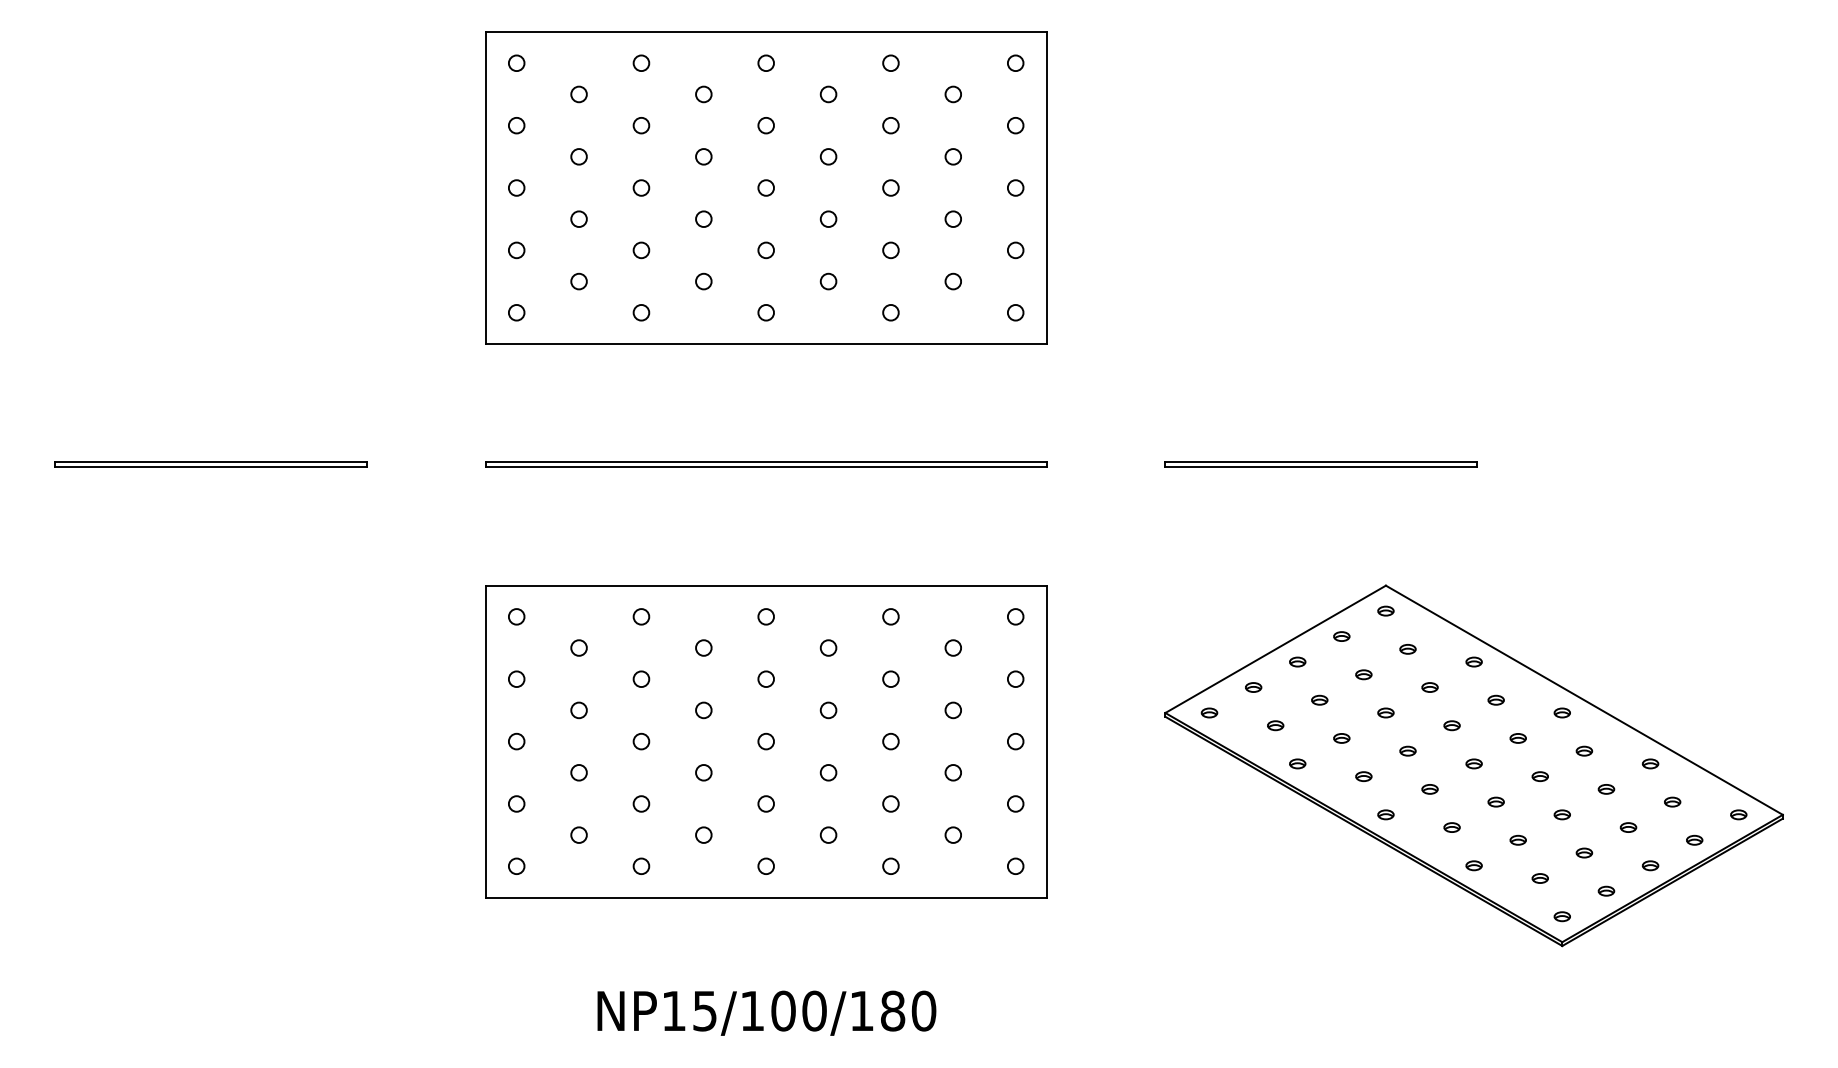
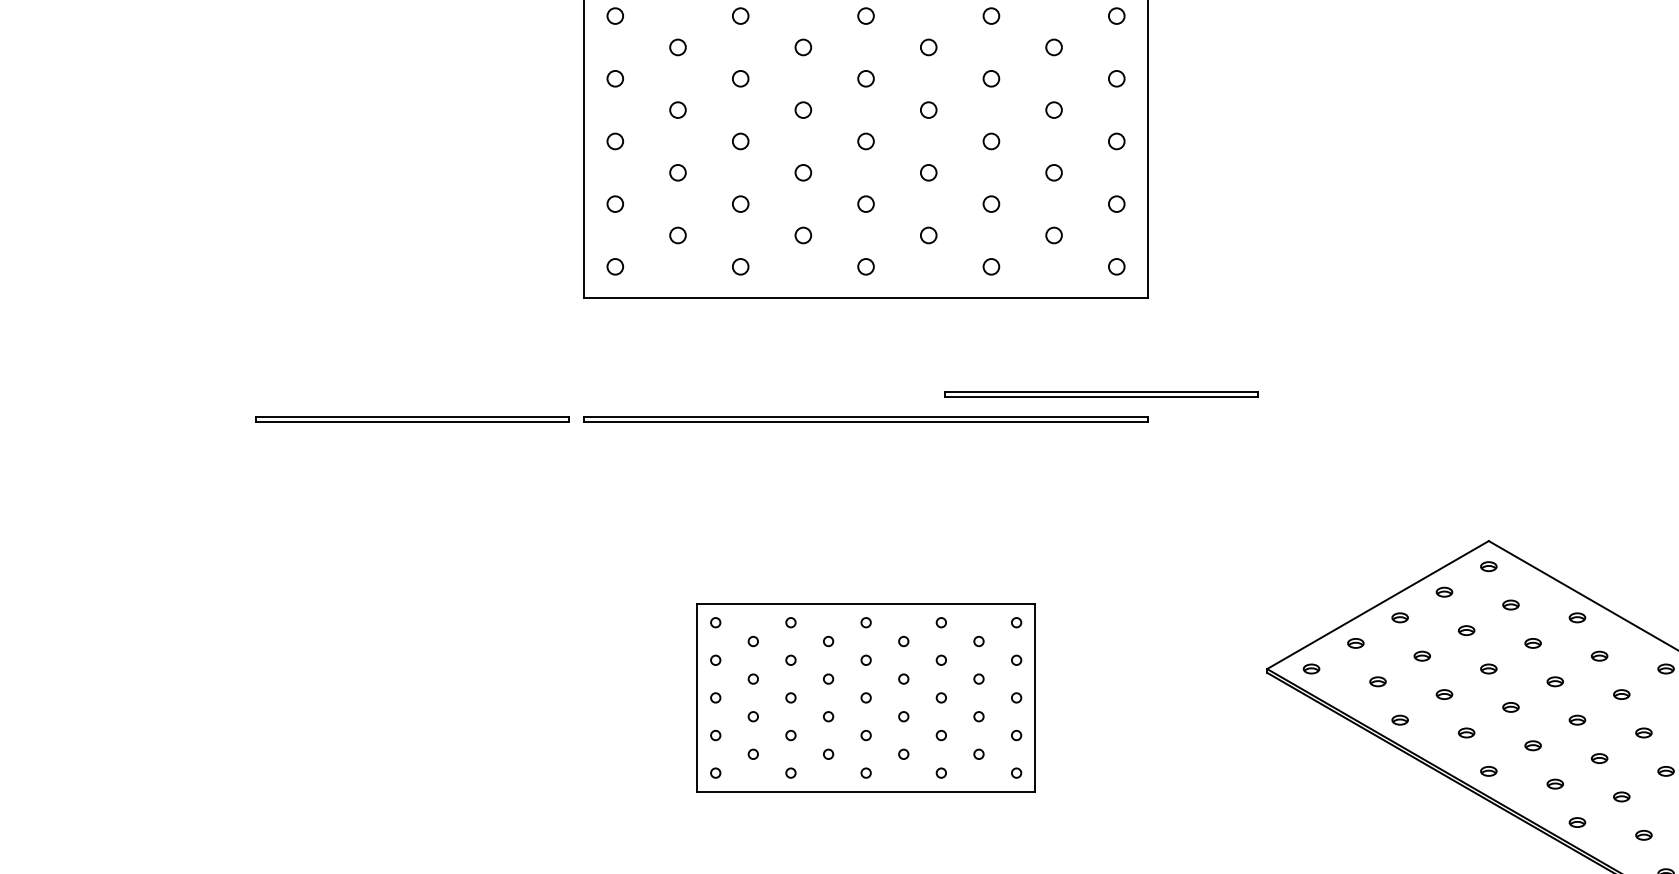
part: (210, 464) -> (412, 419), moved
part: (1320, 464) -> (1100, 394), moved
part: (766, 741) -> (866, 697), size x0.6

